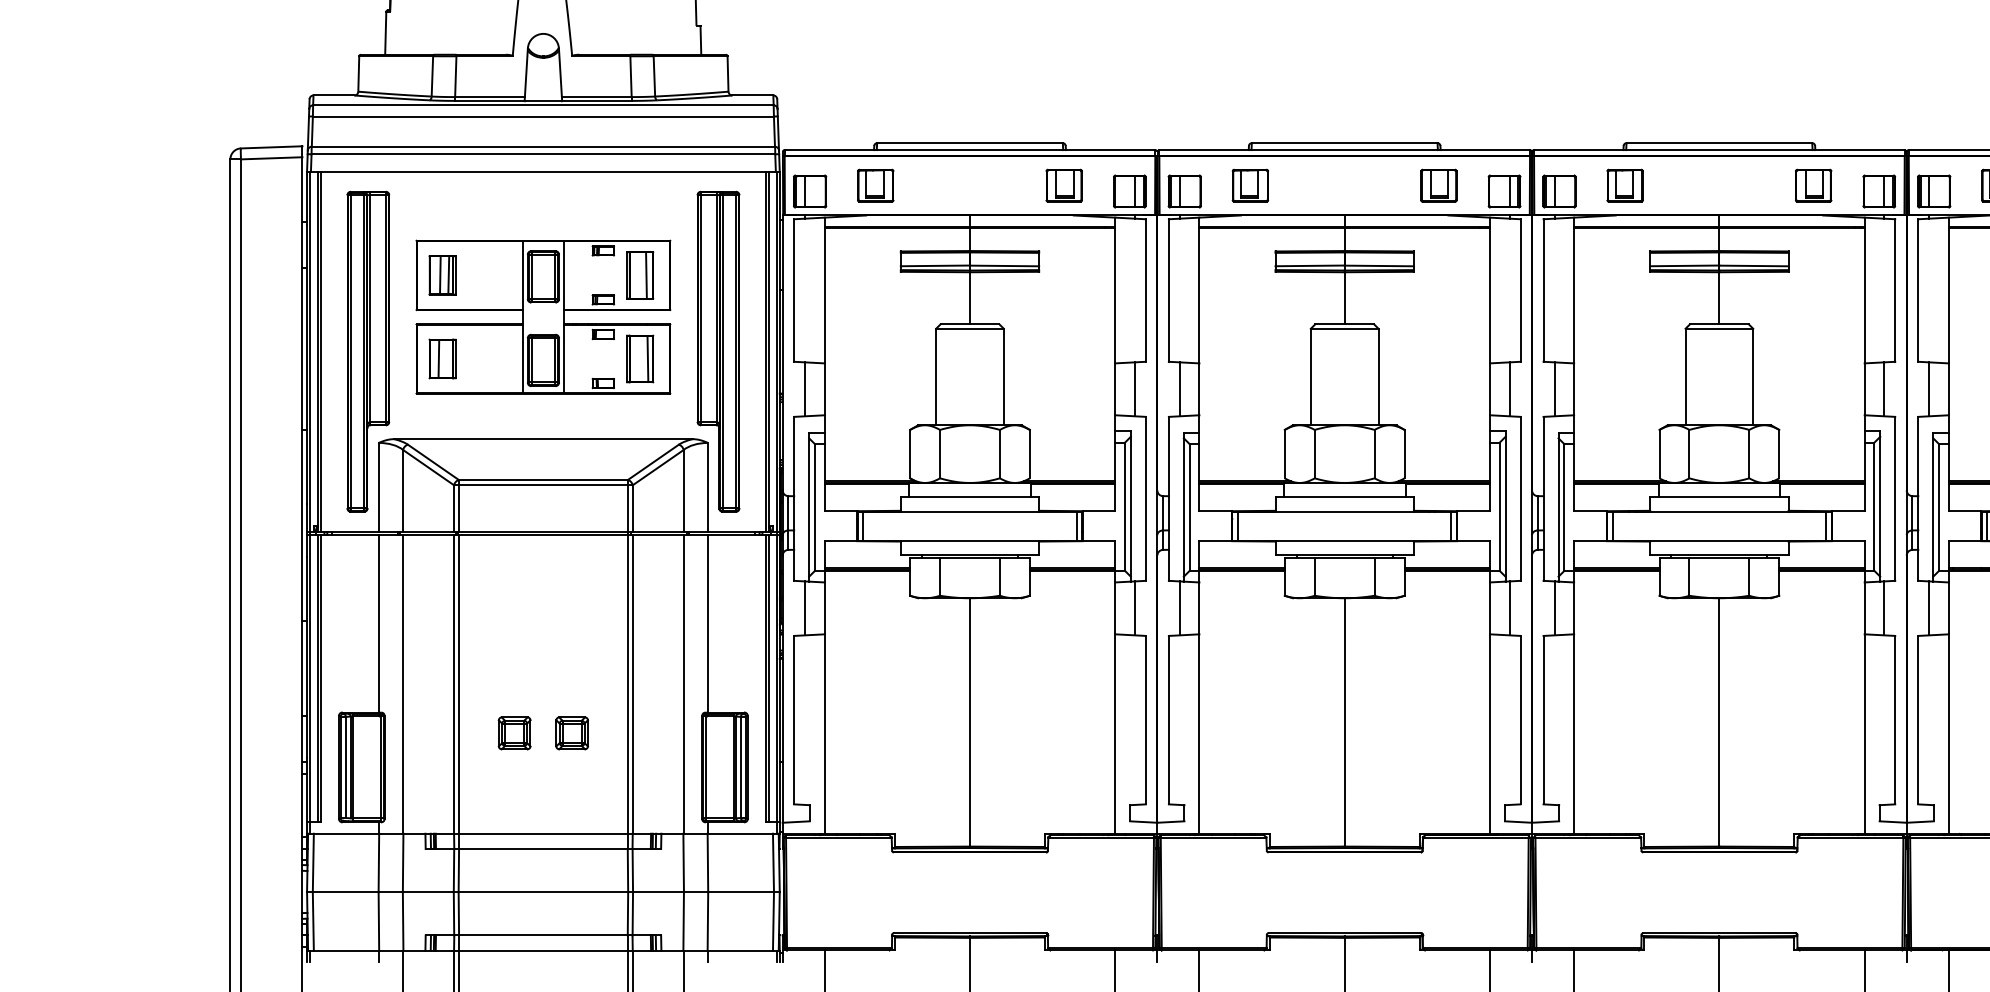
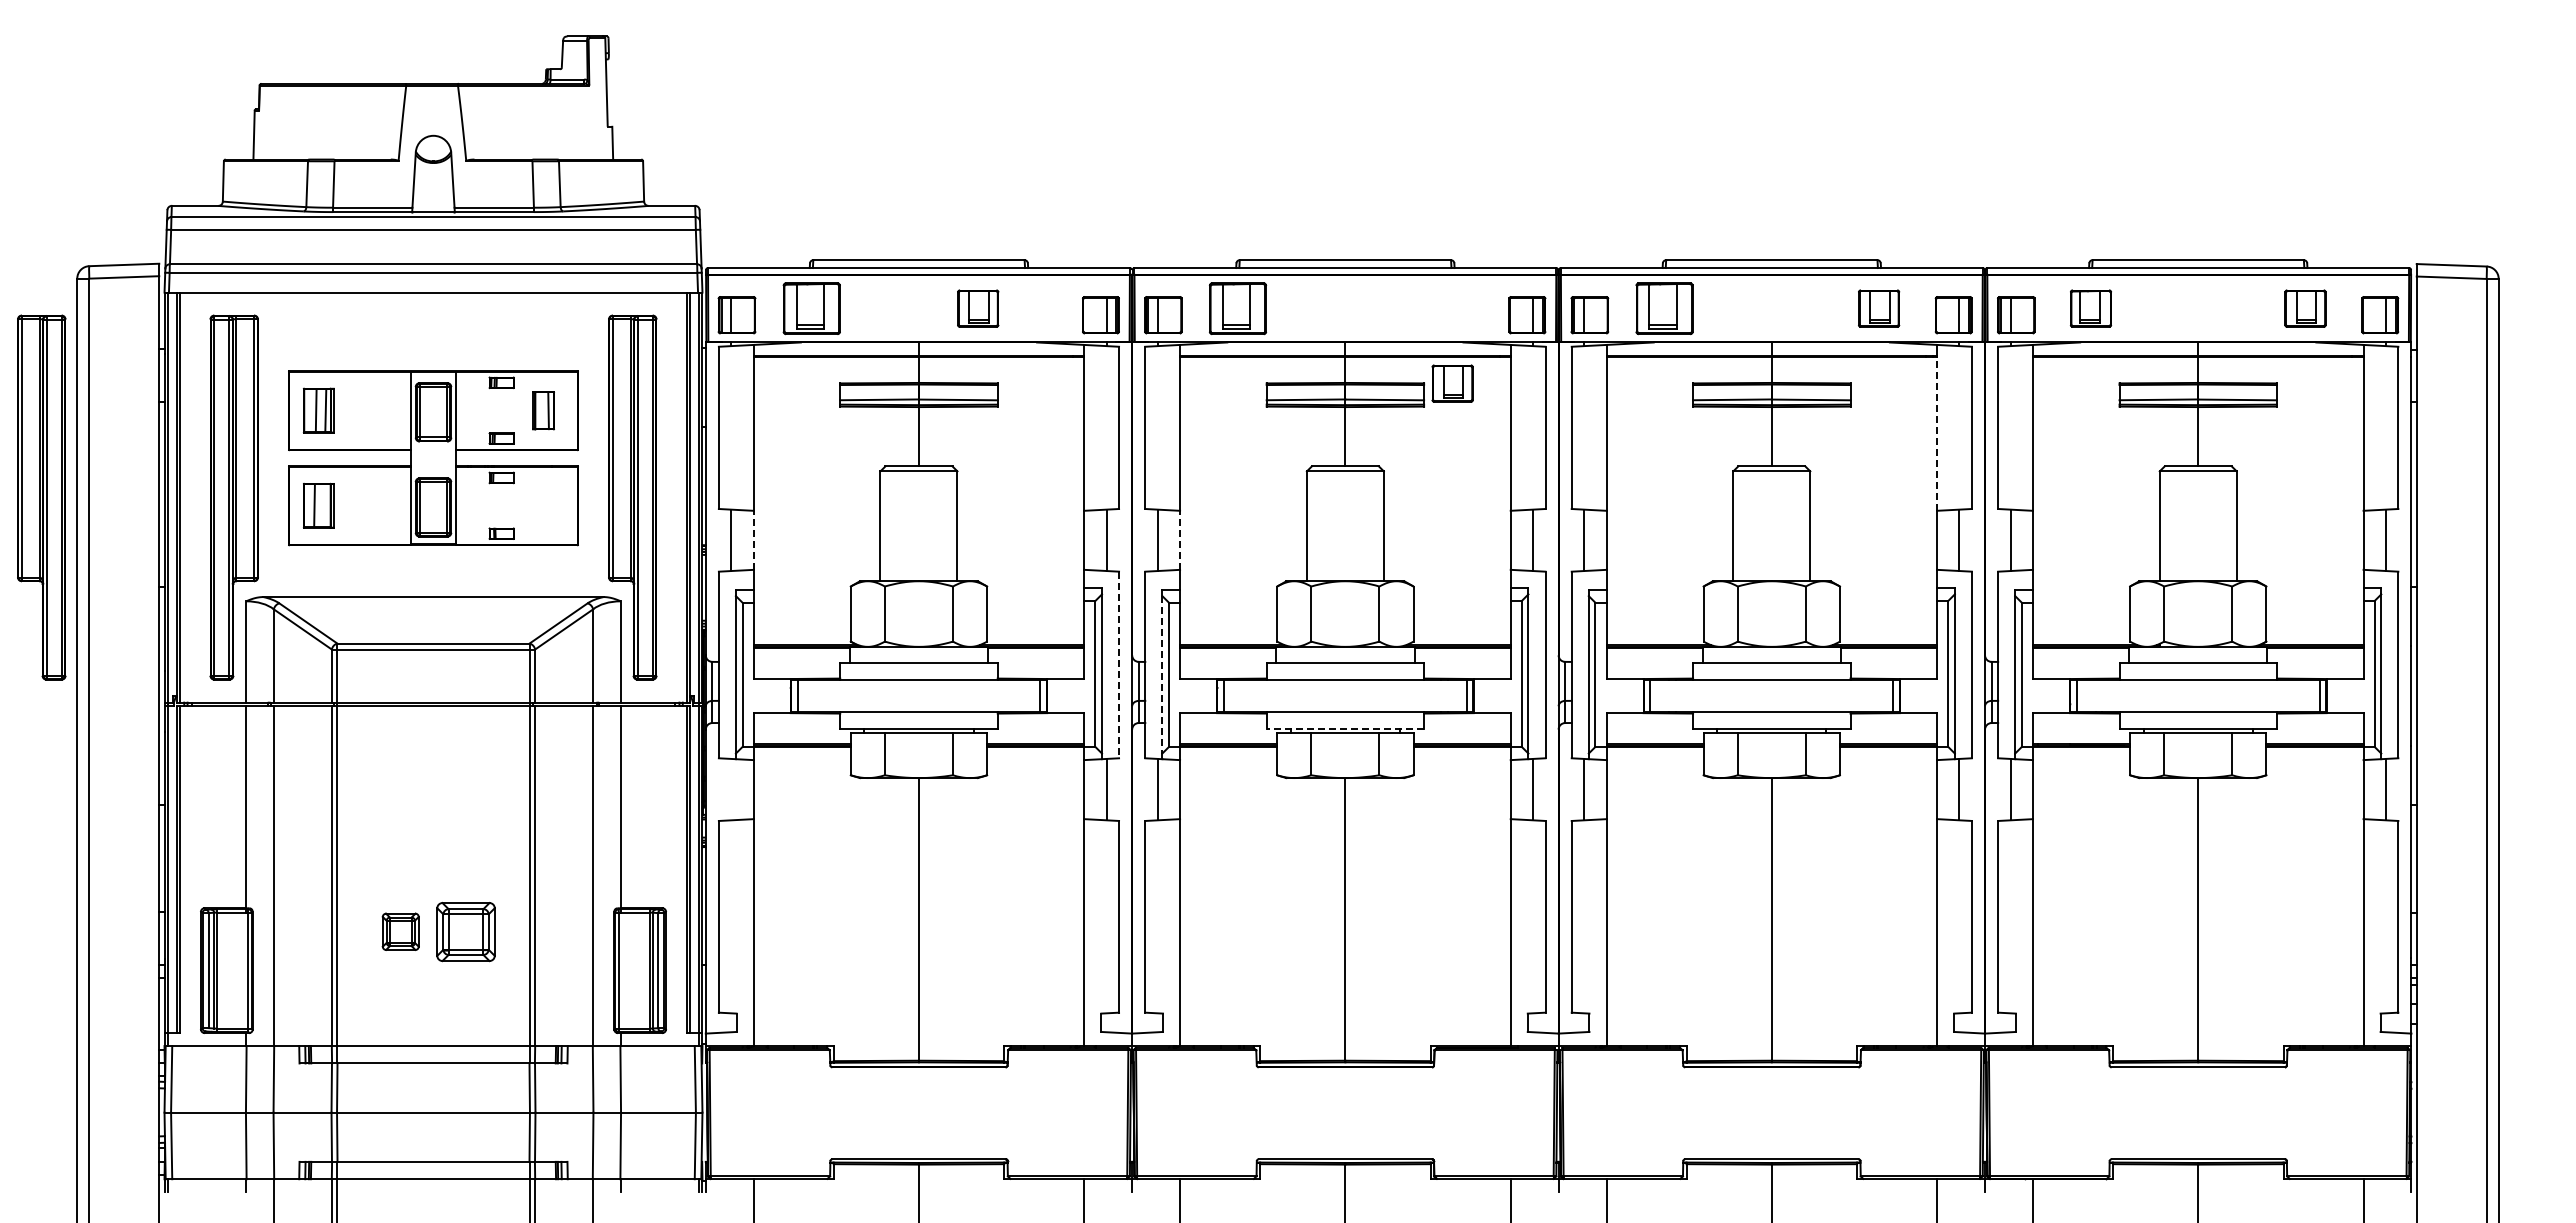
part: (875, 185) -> (811, 308), size x1.4
part: (1064, 185) -> (978, 308), moved
part: (1250, 185) -> (1238, 308), size x1.4
part: (1438, 185) -> (1452, 383), moved
part: (1625, 185) -> (1664, 308), size x1.4
part: (640, 275) -> (543, 410), size x0.7
line: (1864, 295) -> (1937, 433), solid -> dashed
part: (198, 351) -> (41, 497), added
part: (640, 358) -> (543, 505), removed
line: (824, 389) -> (753, 540), solid -> dashed
line: (1199, 389) -> (1180, 540), solid -> dashed
line: (1146, 499) -> (1119, 665), solid -> dashed
line: (1183, 507) -> (1162, 674), solid -> dashed
line: (1344, 554) -> (1345, 728), solid -> dashed
line: (805, 608) -> (731, 789), removed
part: (572, 733) -> (466, 931), size x1.6

